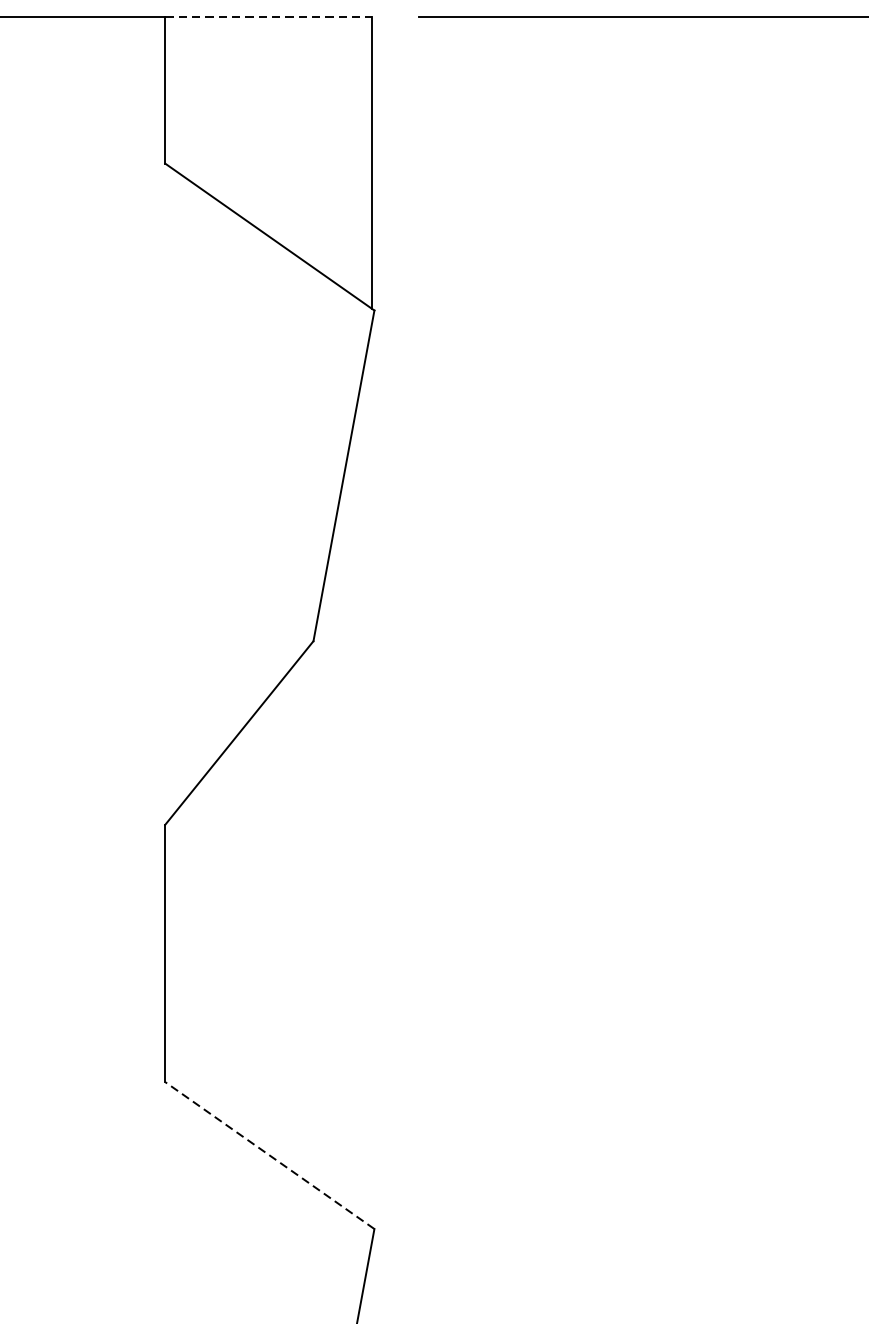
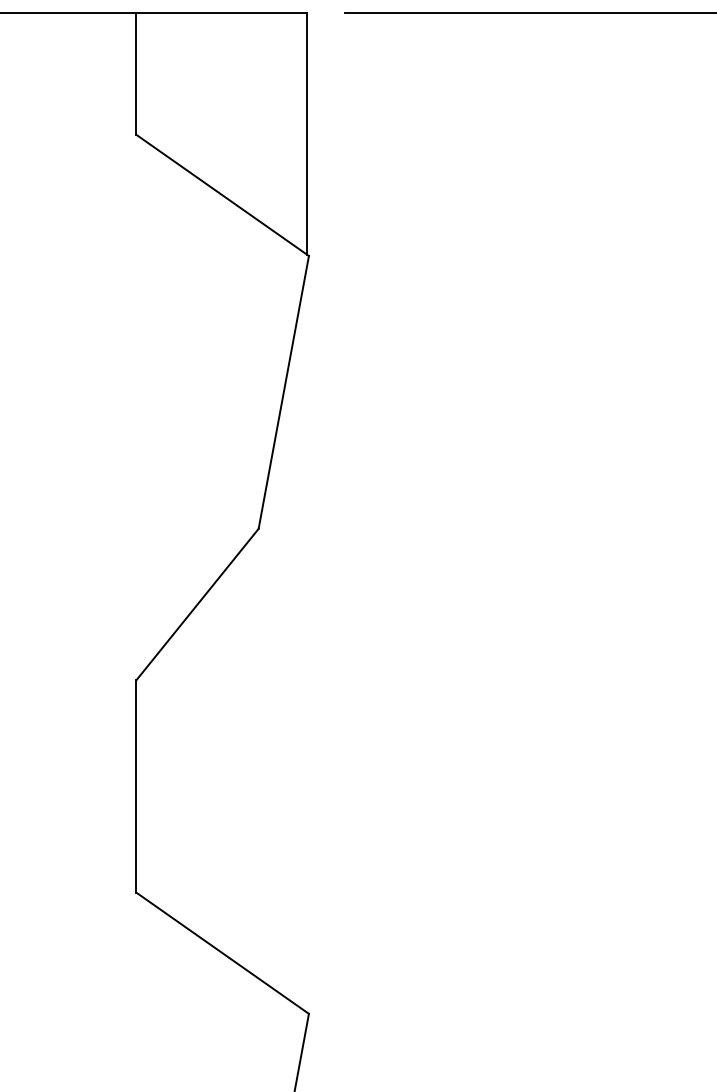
line: (269, 16) -> (222, 13), dashed -> solid
line: (269, 1154) -> (222, 952), dashed -> solid

